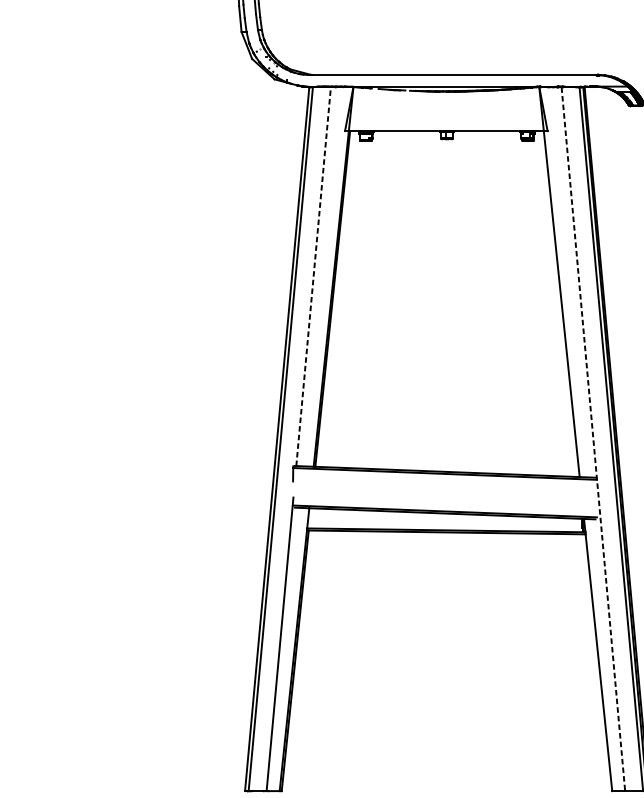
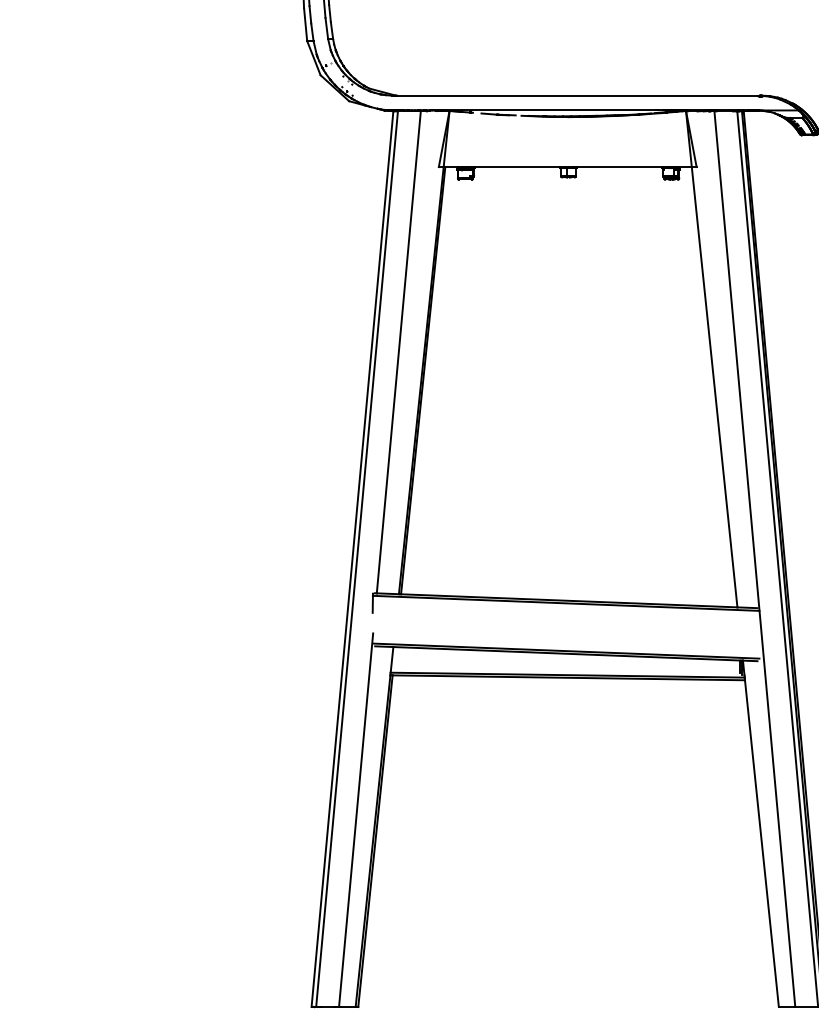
line: (313, 276) -> (398, 352), dashed -> solid
line: (593, 439) -> (754, 559), dashed -> solid

